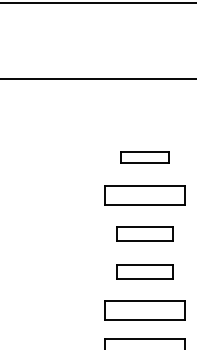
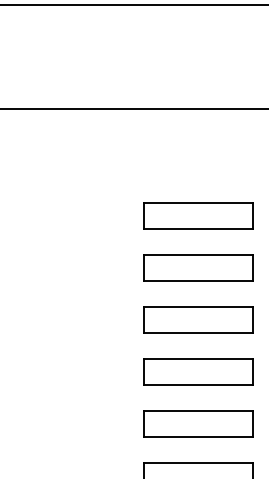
part: (145, 157) -> (198, 215), size x1.67
part: (145, 233) -> (198, 319), size x1.43
part: (145, 271) -> (198, 371), size x1.43

